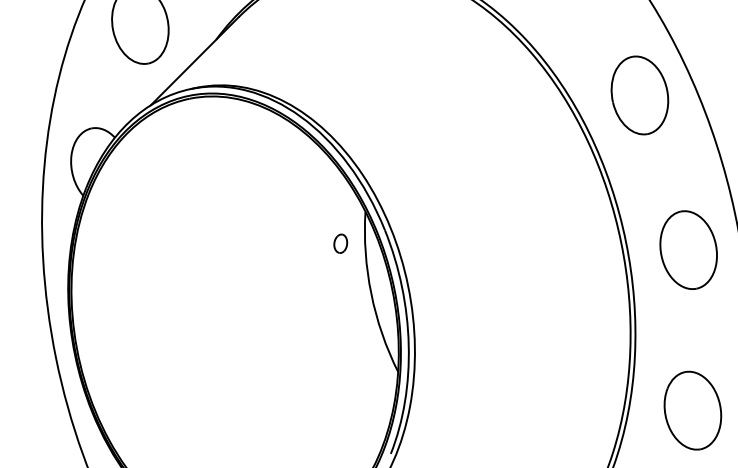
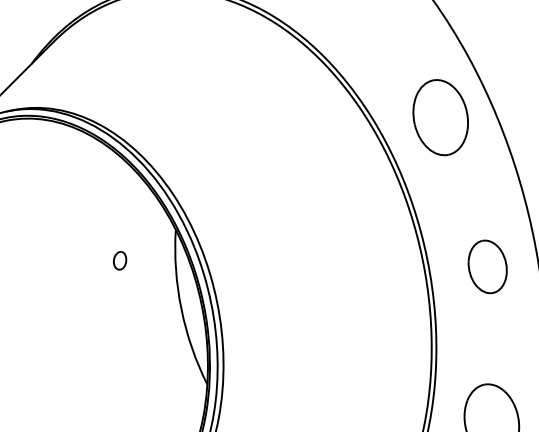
part: (340, 243) -> (119, 260), moved
part: (688, 249) -> (487, 266), size x0.7

